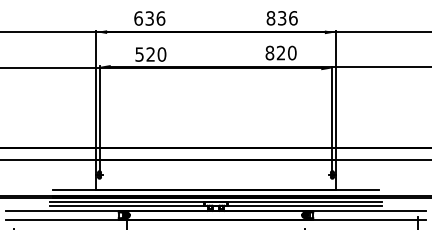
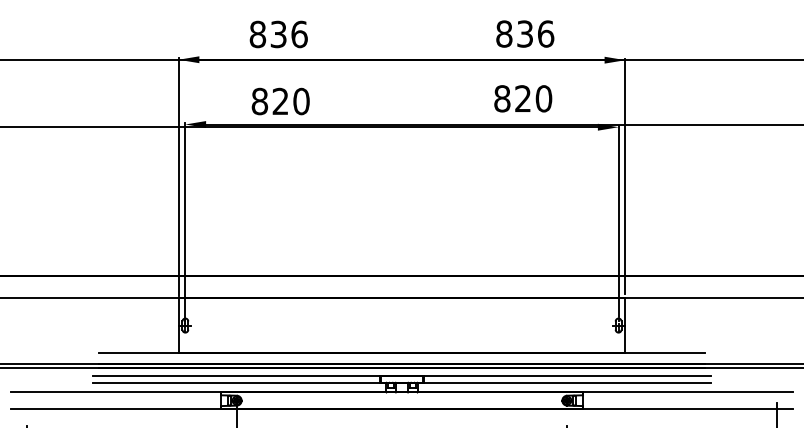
text: (138, 18) -> (257, 34), 636 -> 836
text: (139, 54) -> (259, 101), 520 -> 820

